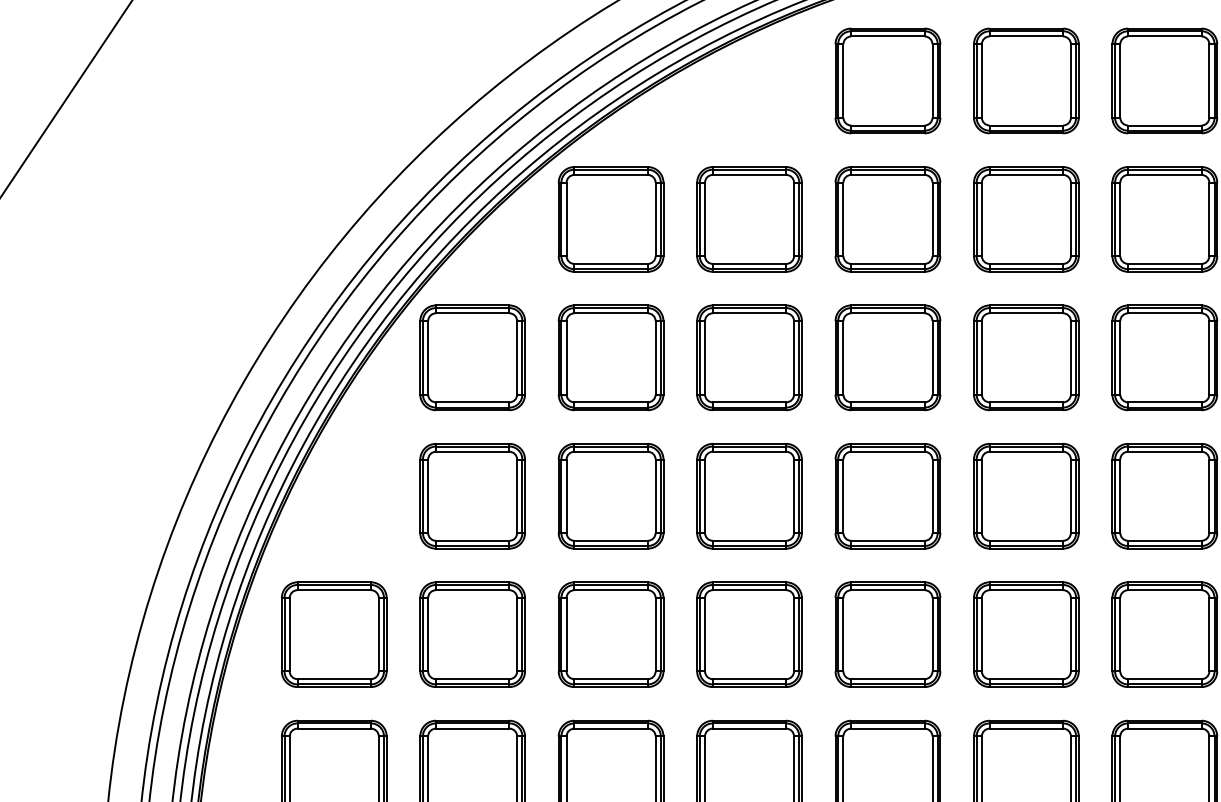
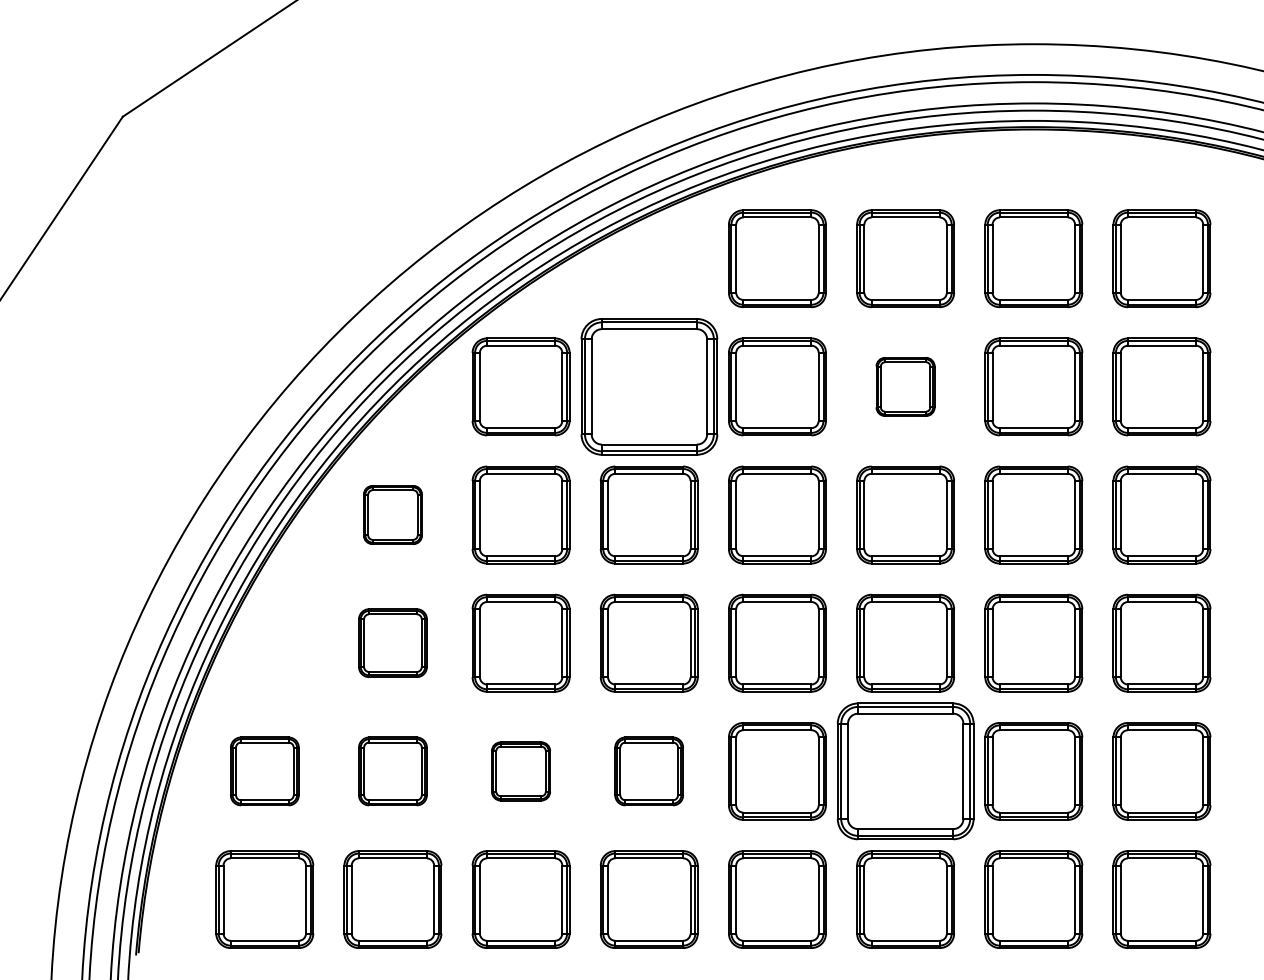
part: (748, 218) -> (648, 386), size x1.4
part: (1026, 218) -> (905, 386), size x0.6
part: (472, 357) -> (392, 514), size x0.6
part: (472, 495) -> (392, 642), size x0.7
part: (333, 634) -> (264, 771), size x0.7
part: (472, 634) -> (392, 771), size x0.7
part: (610, 634) -> (520, 771), size x0.6
part: (748, 634) -> (648, 771), size x0.7
part: (1026, 634) -> (905, 771), size x1.4

